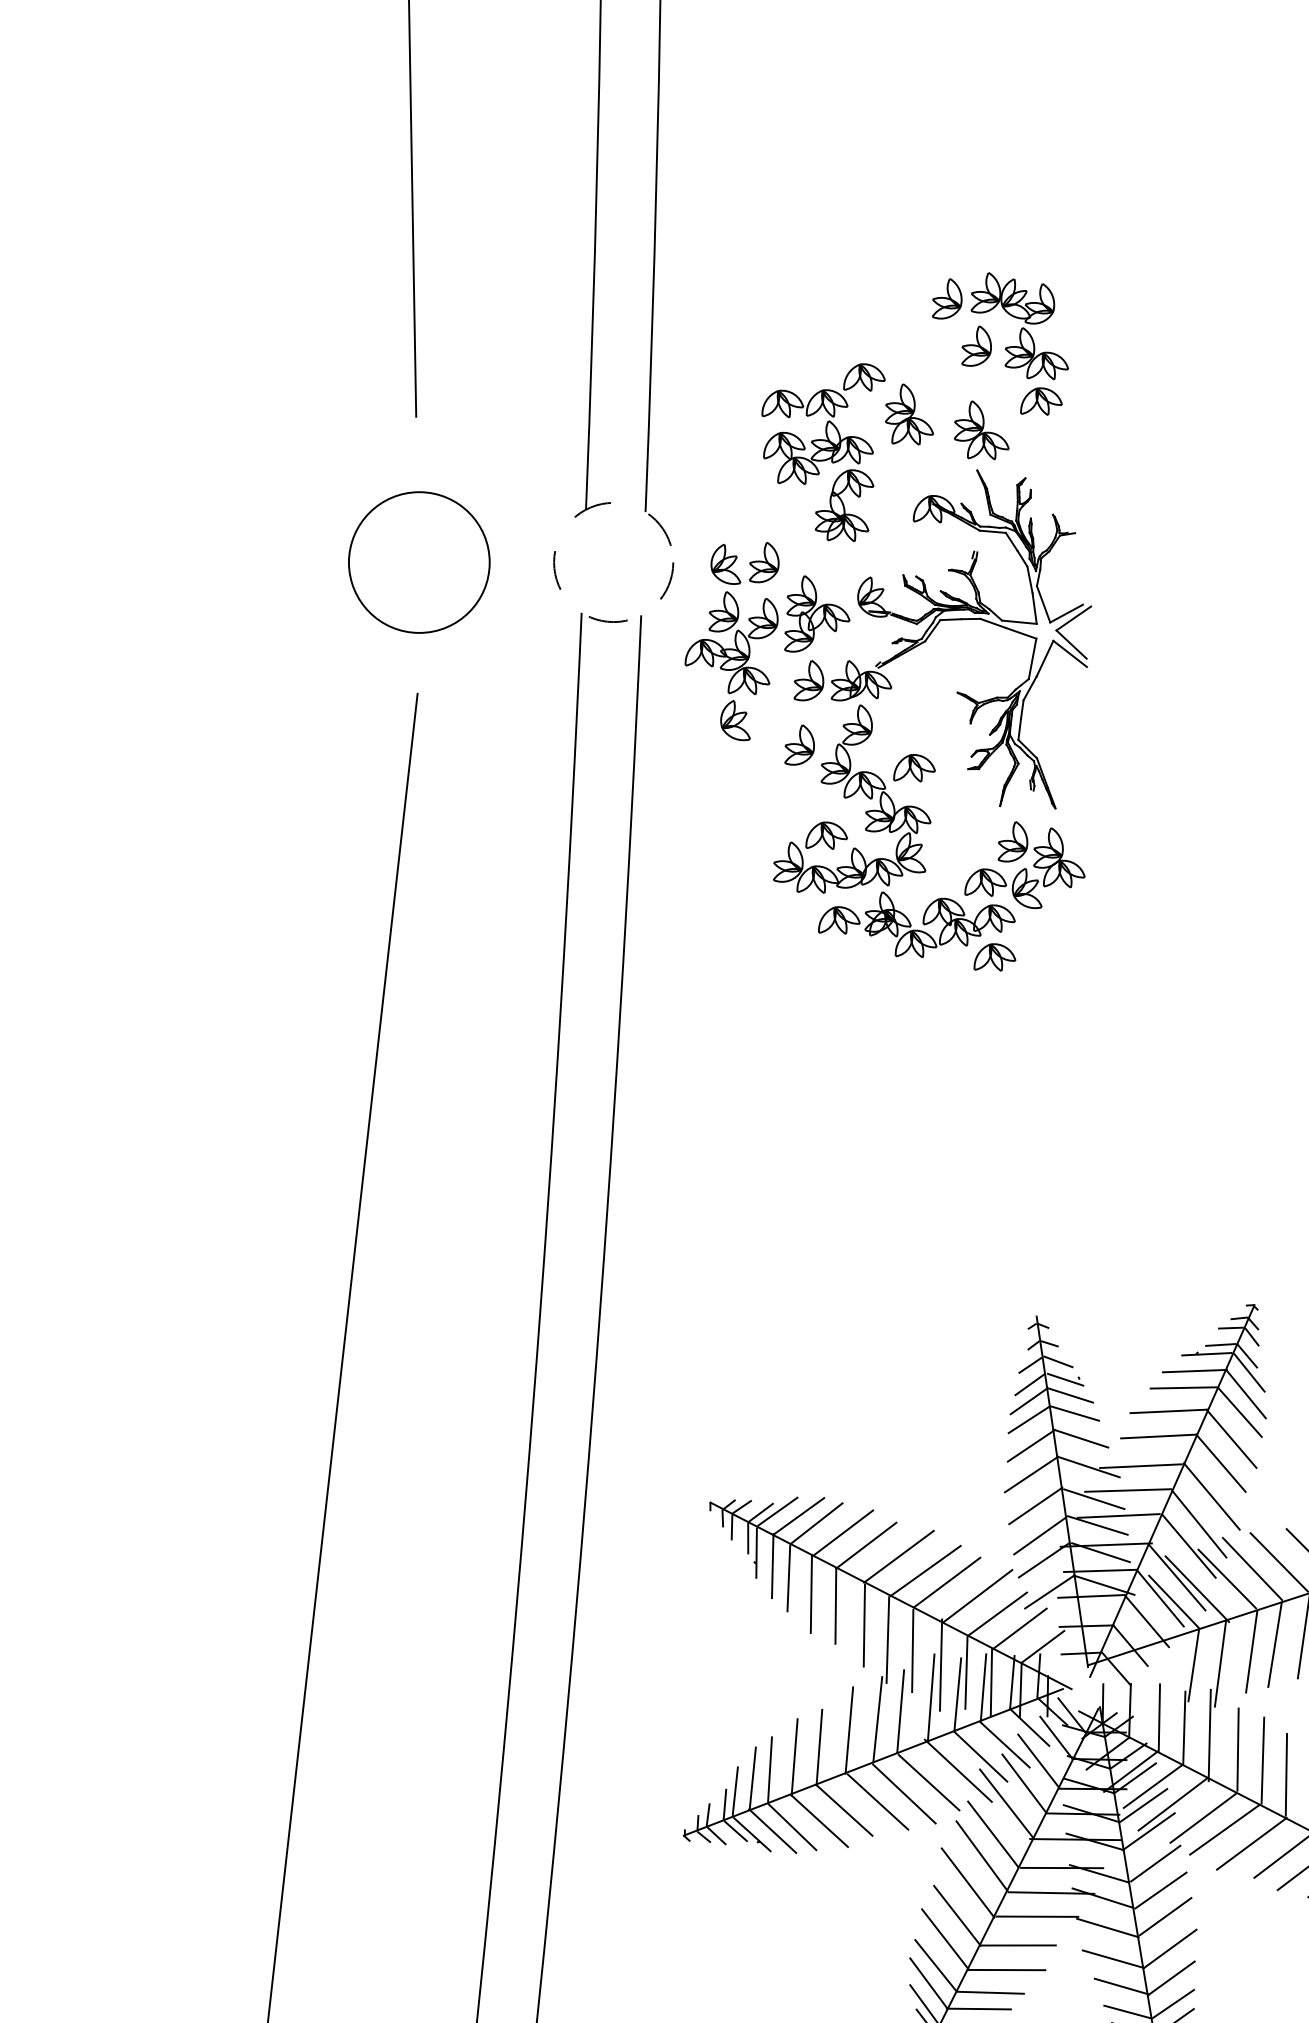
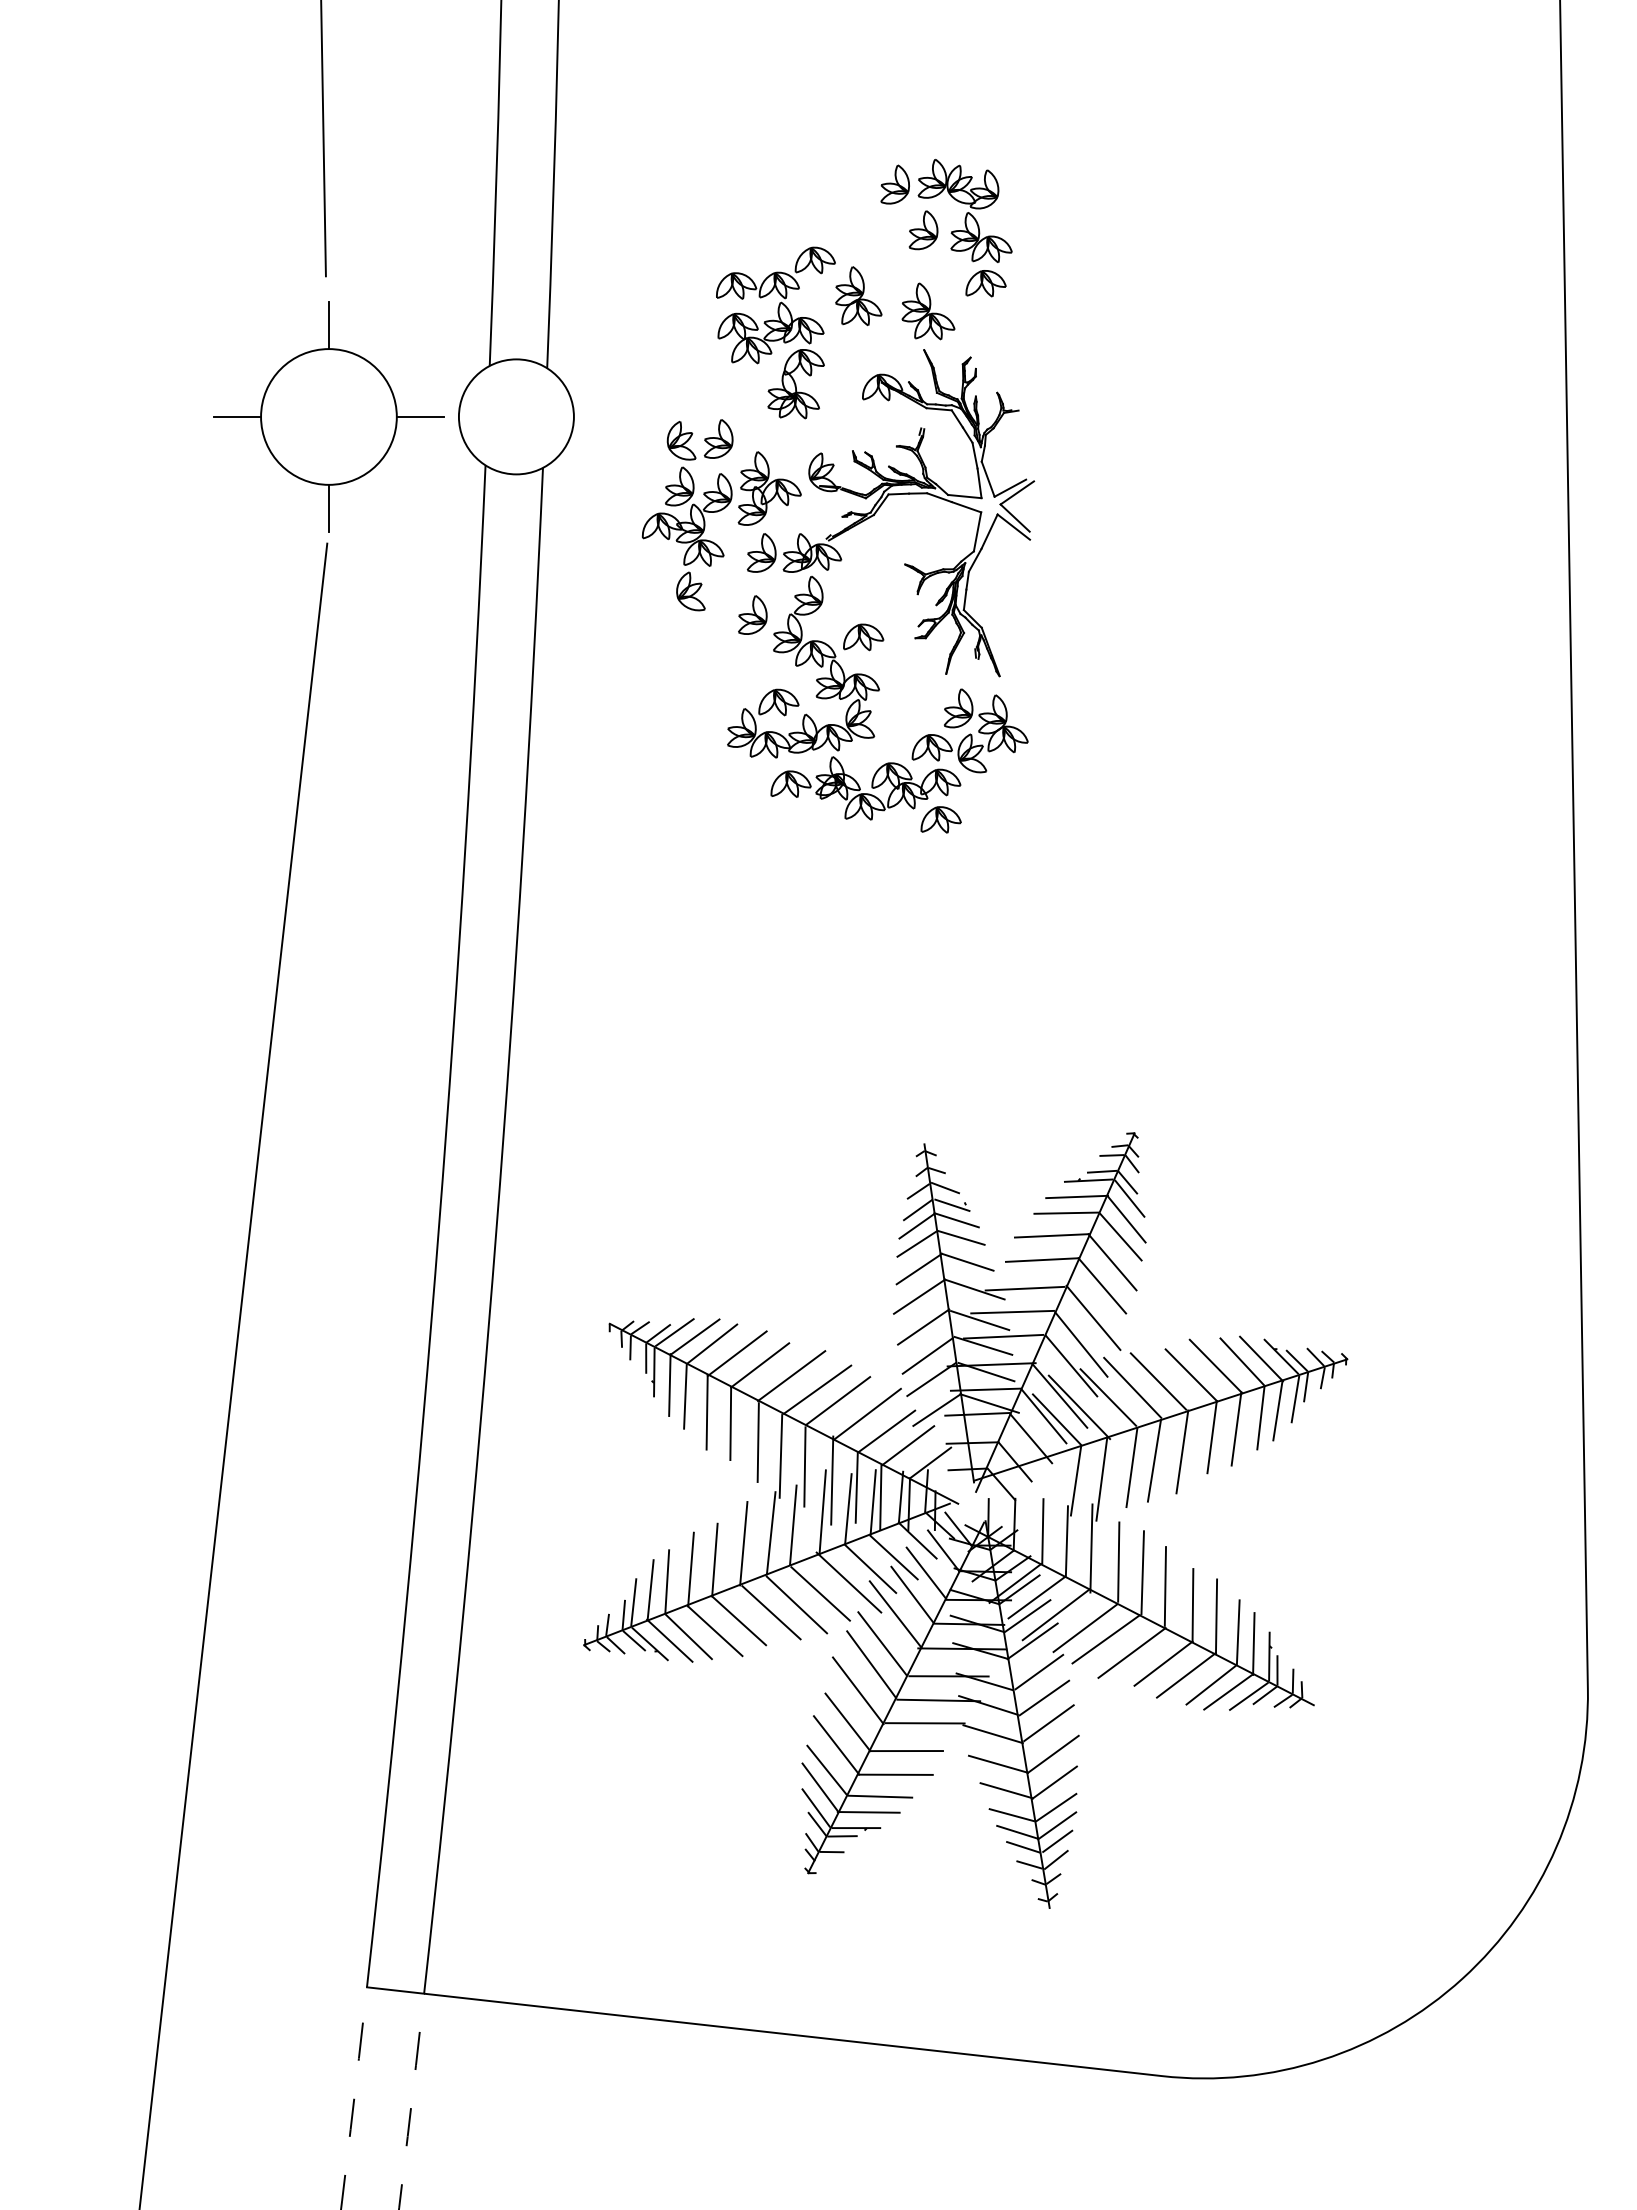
line: (418, 467) -> (328, 325), added
line: (324, 562) -> (237, 416), added
line: (513, 562) -> (419, 416), added
circle: (612, 562) -> (515, 416), dashed -> solid
part: (888, 621) -> (838, 495), moved
line: (418, 656) -> (328, 507), added

